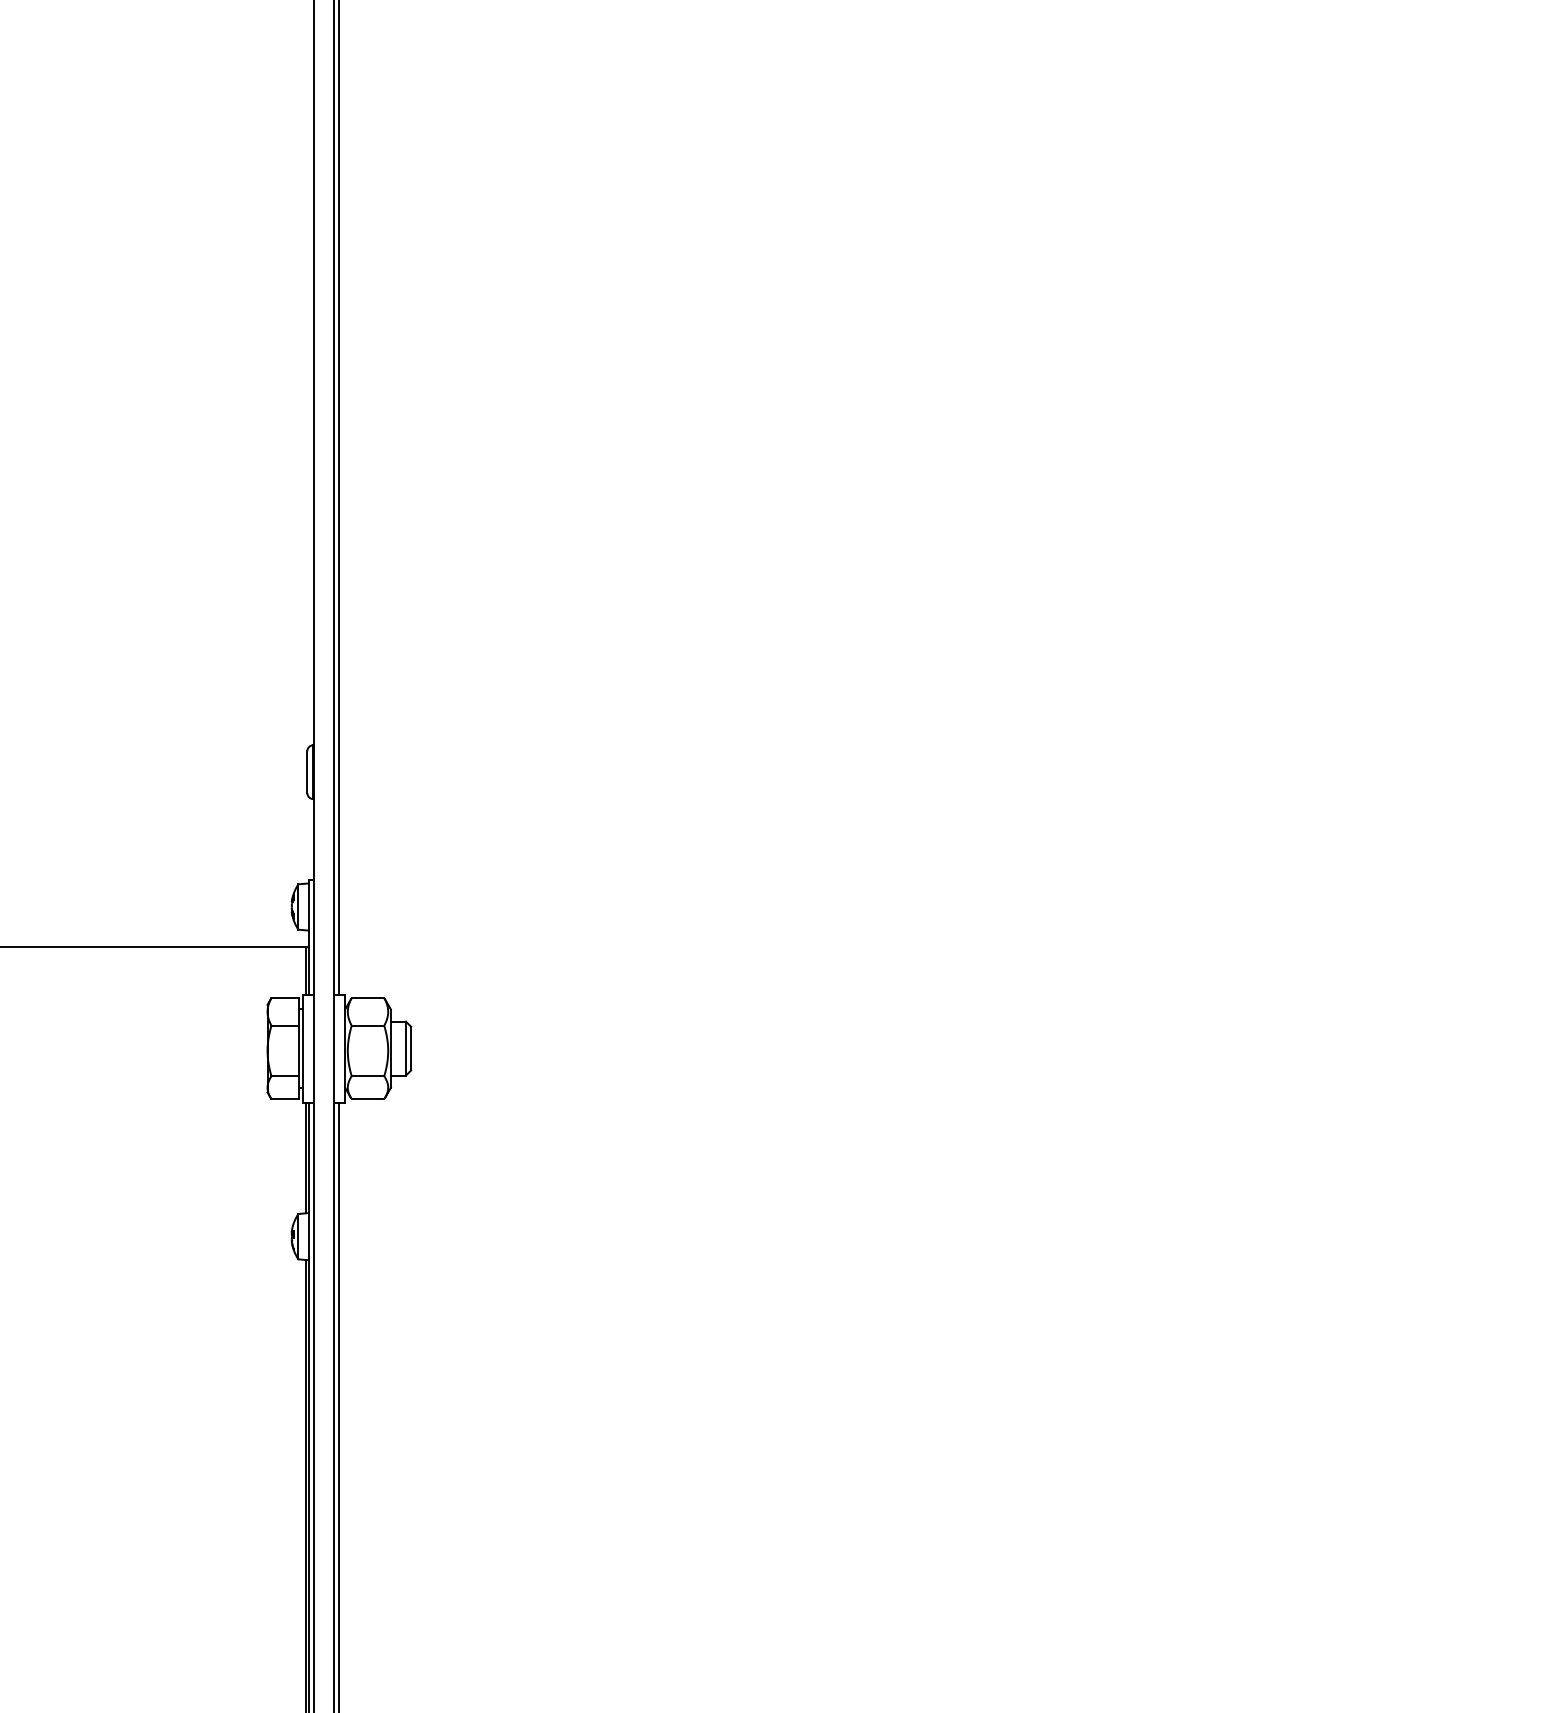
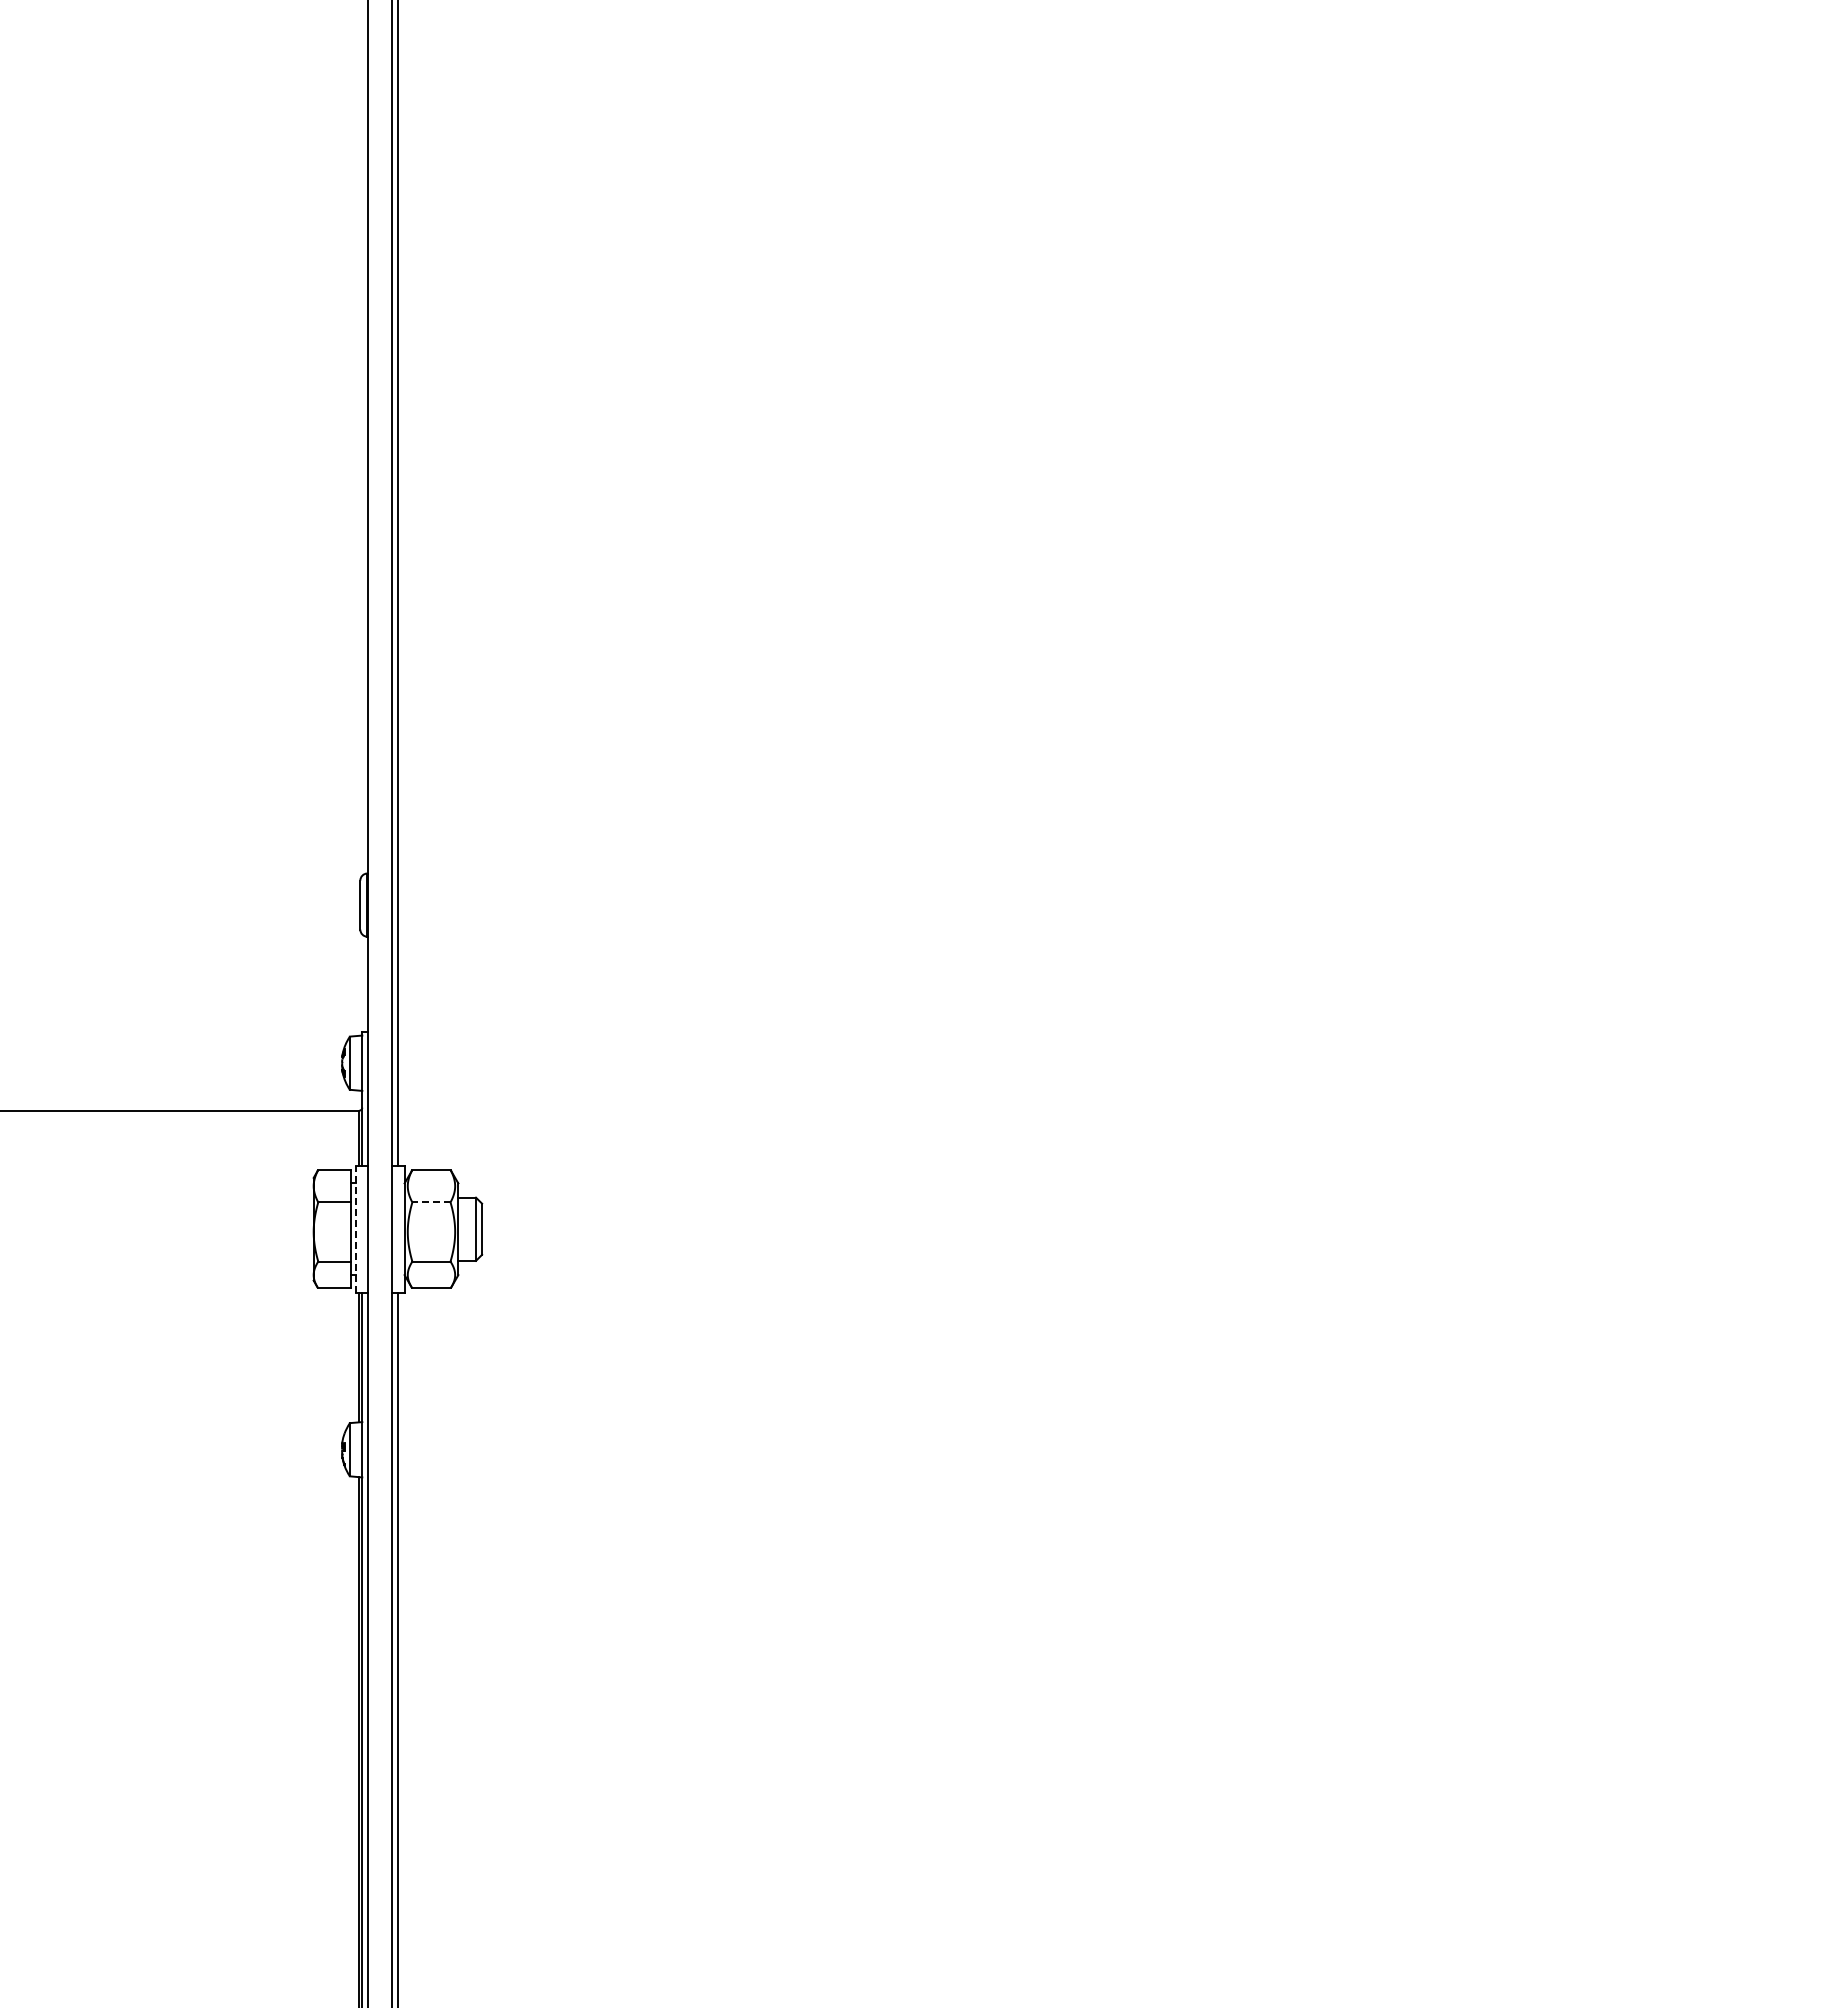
line: (367, 1025) -> (430, 1202), solid -> dashed
line: (303, 1047) -> (355, 1228), solid -> dashed

